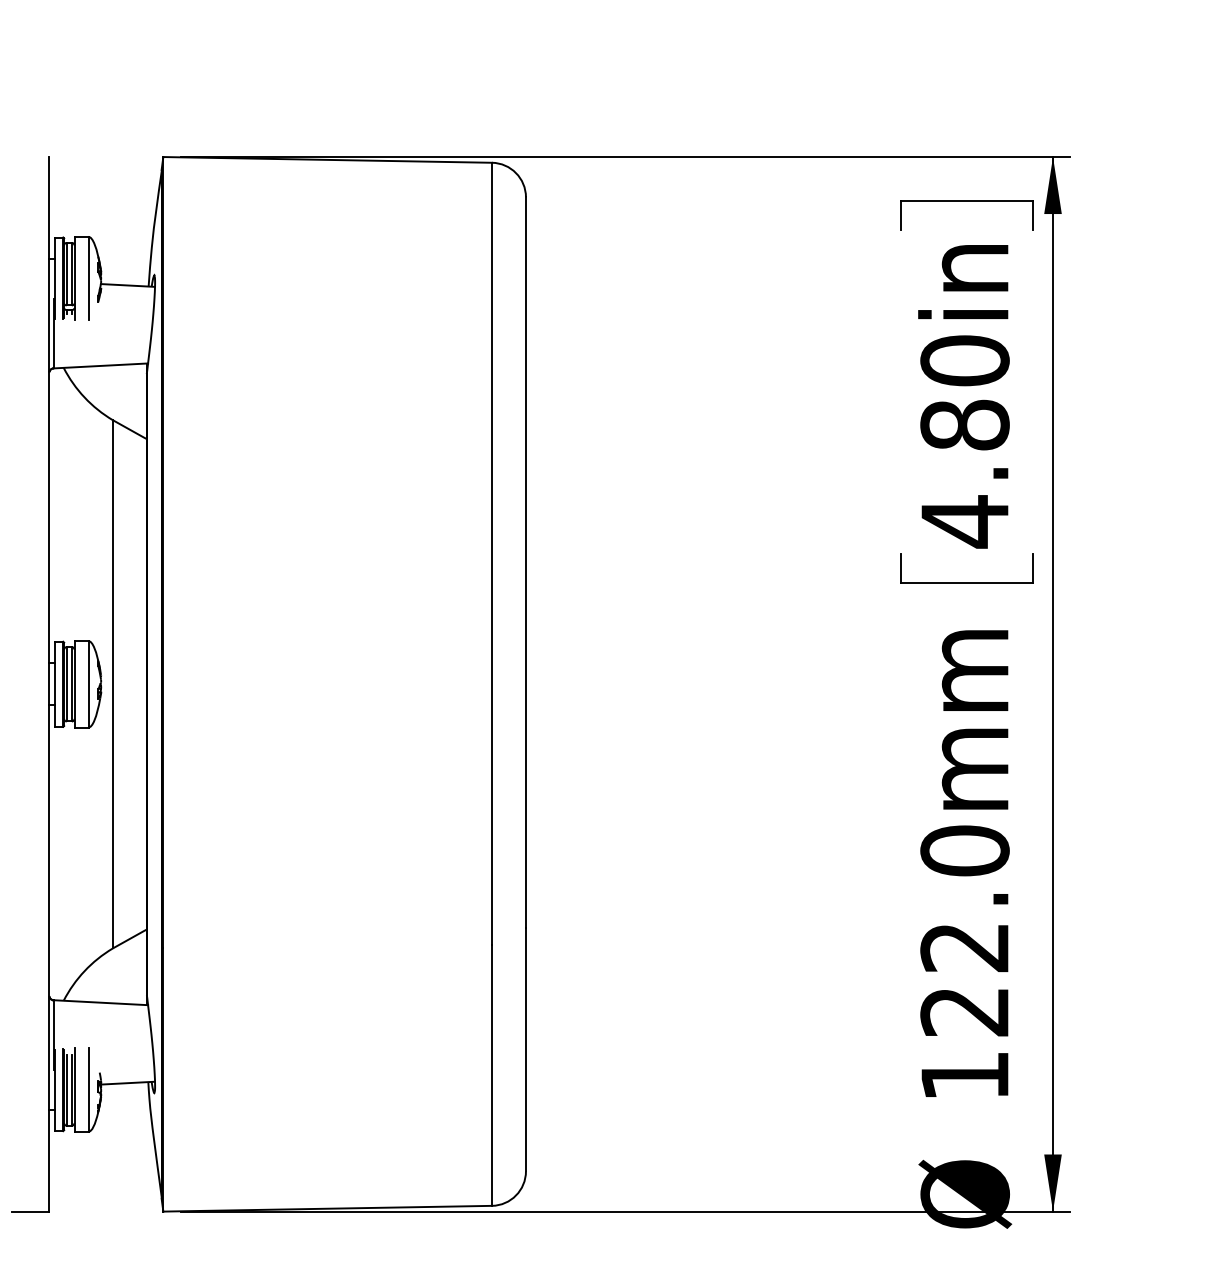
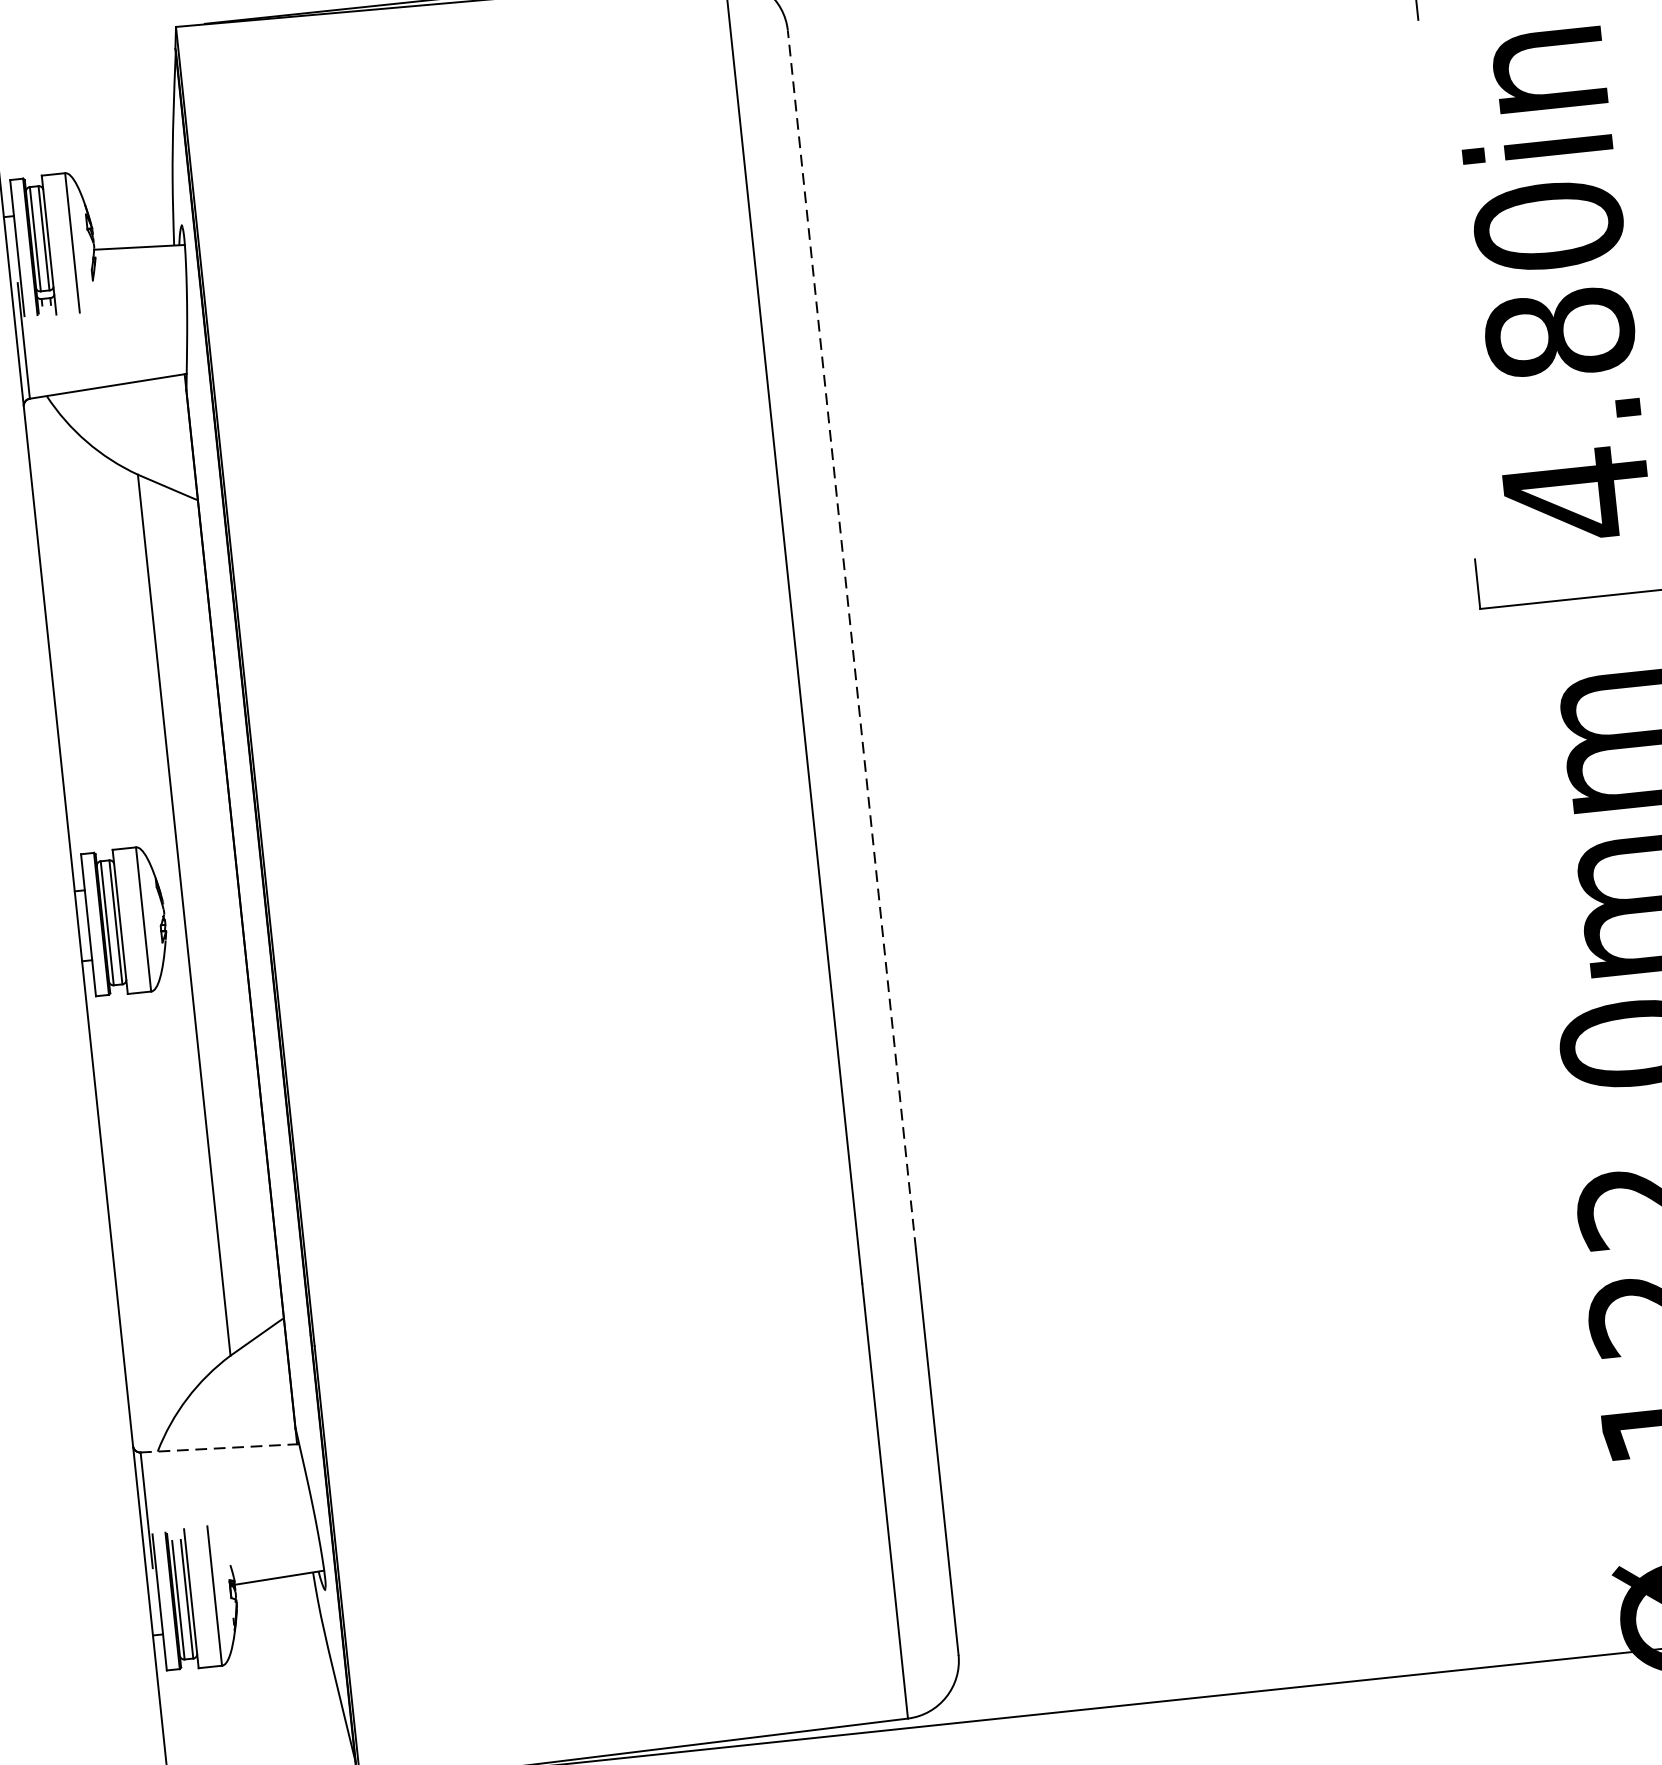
line: (525, 562) -> (851, 639), solid -> dashed
line: (100, 1002) -> (219, 1448), solid -> dashed

